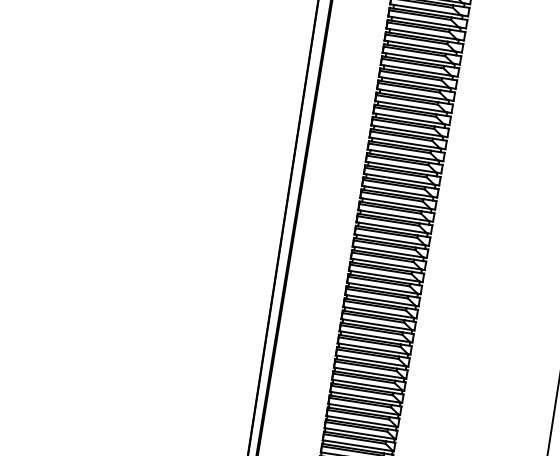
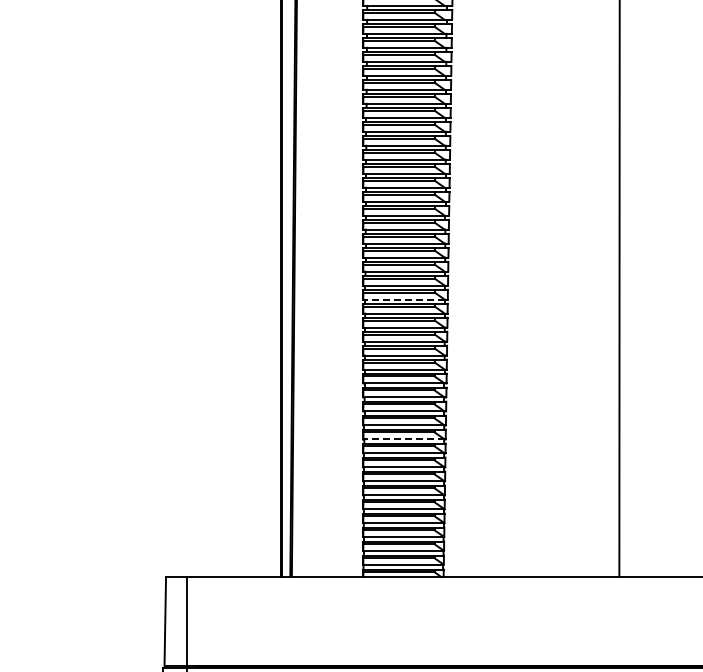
line: (378, 312) -> (403, 299), solid -> dashed
line: (359, 433) -> (403, 439), solid -> dashed

